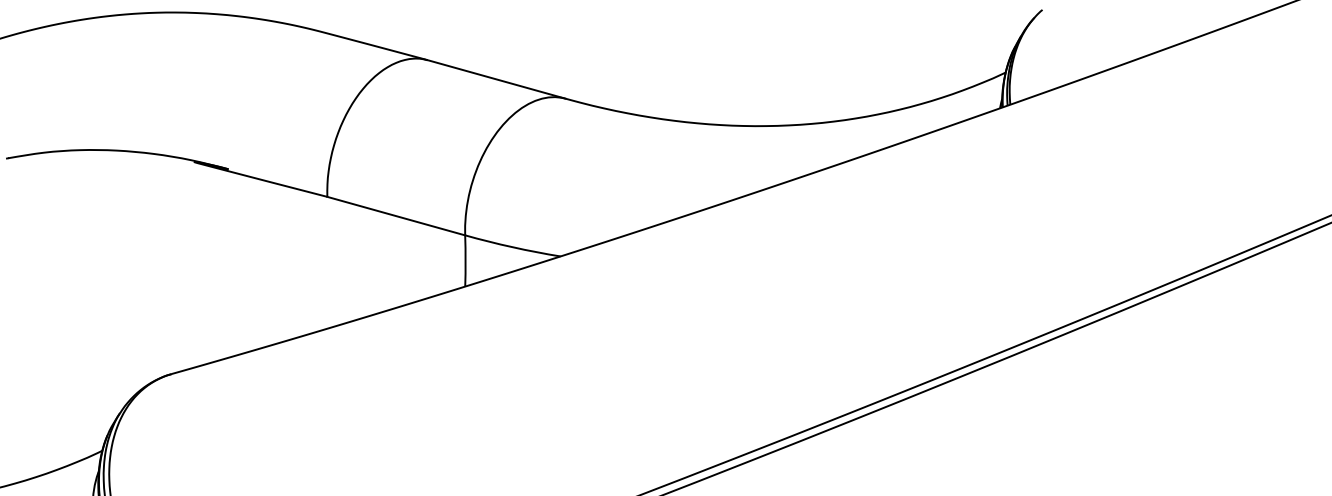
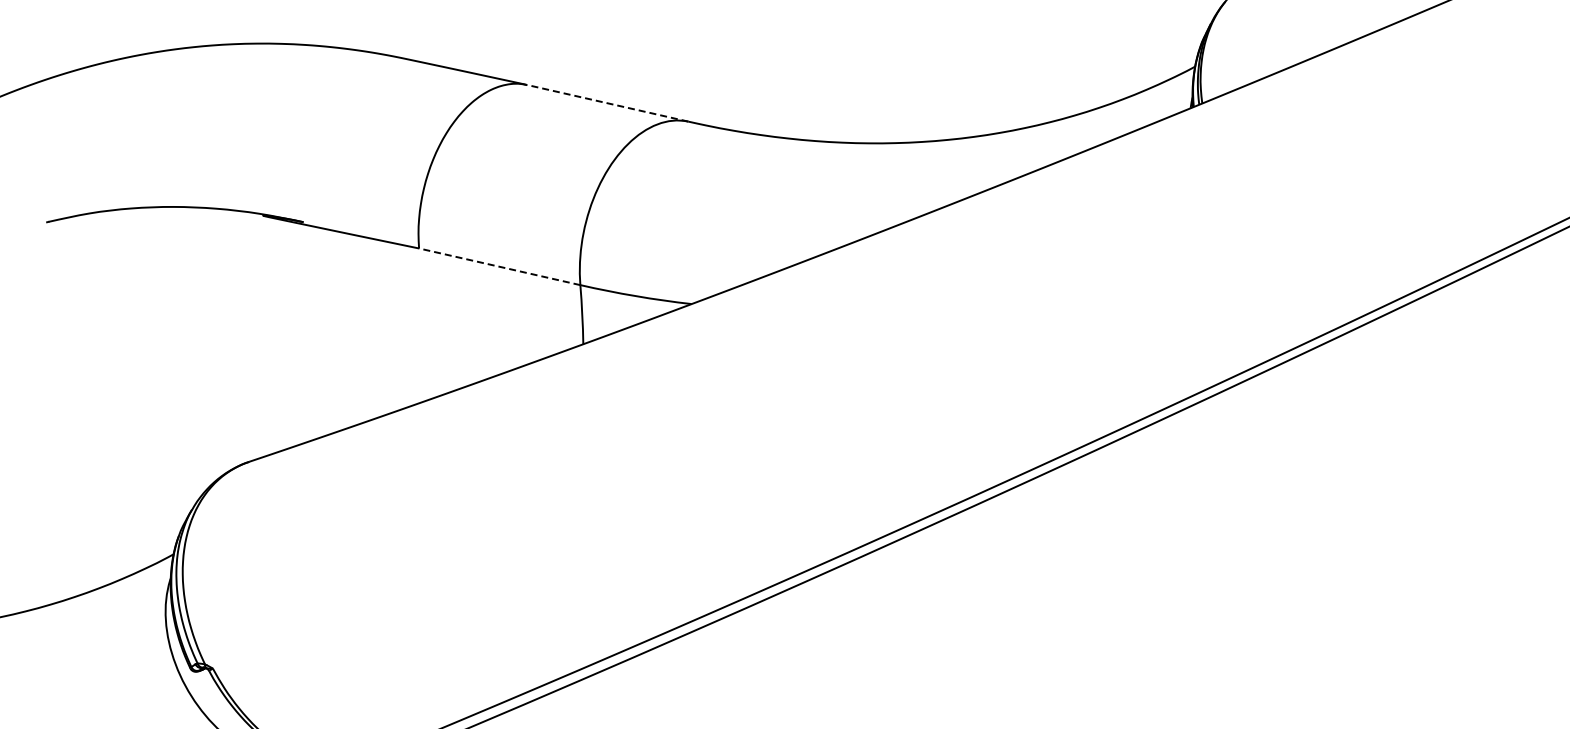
line: (496, 79) -> (607, 103), solid -> dashed
line: (396, 215) -> (499, 266), solid -> dashed

